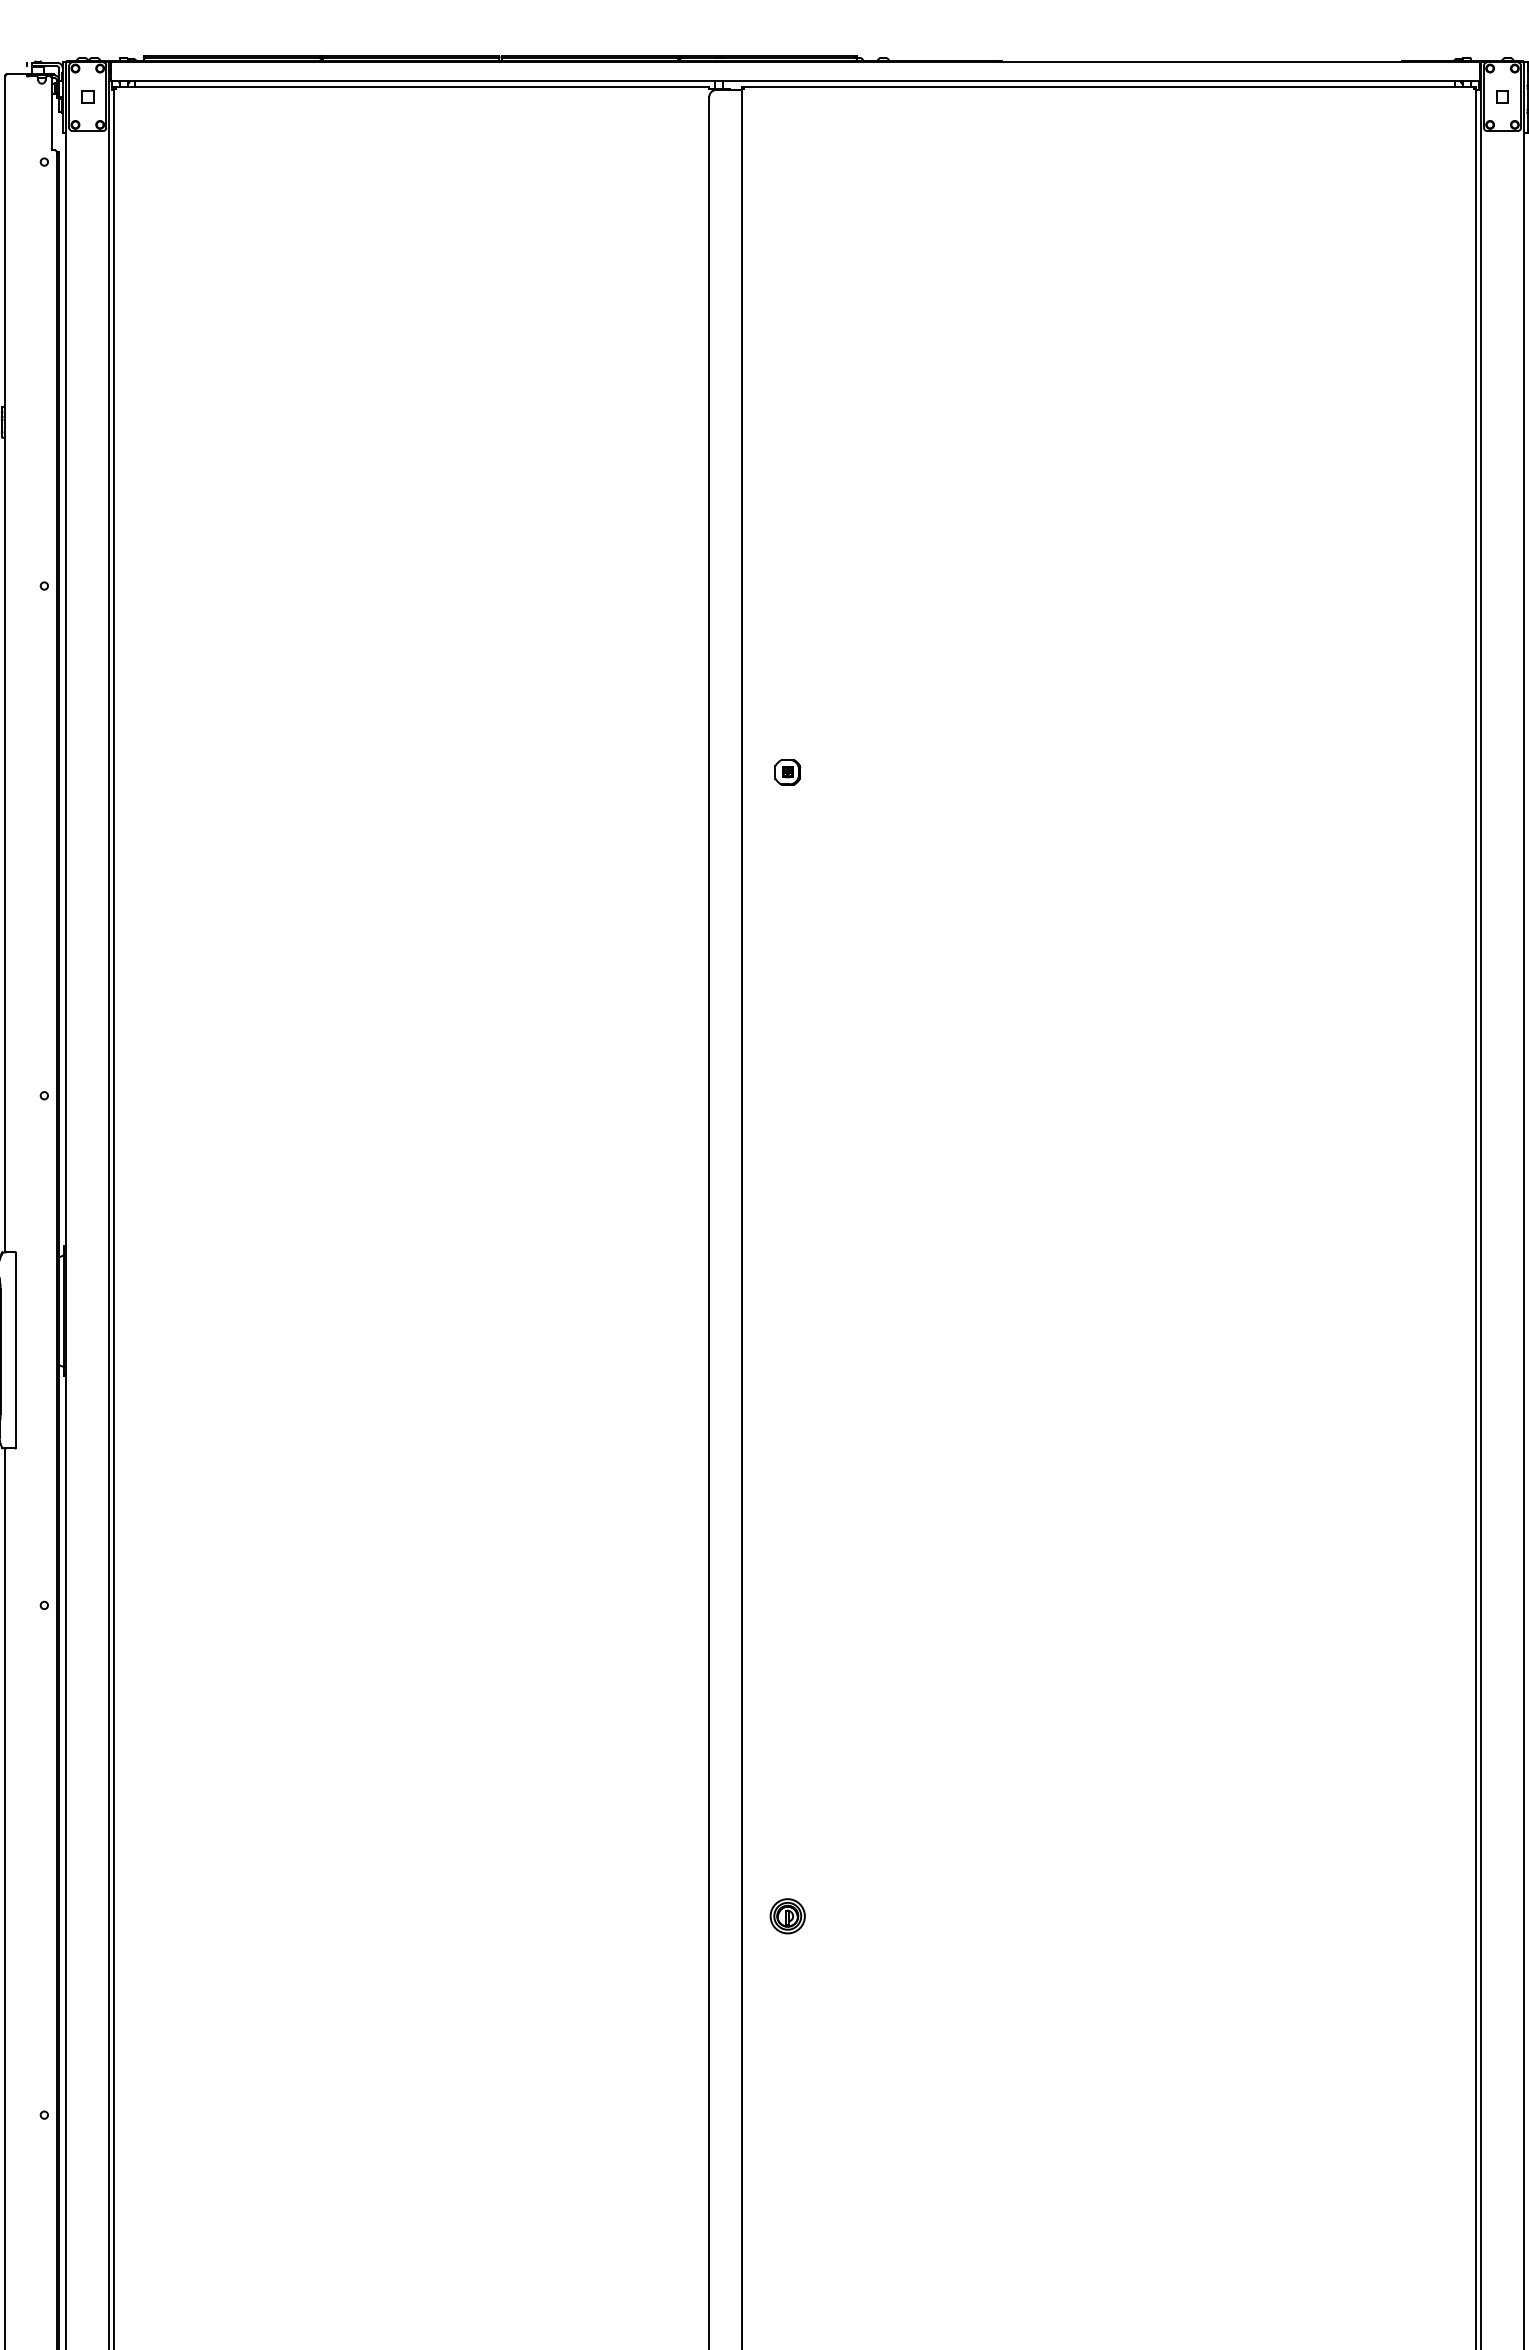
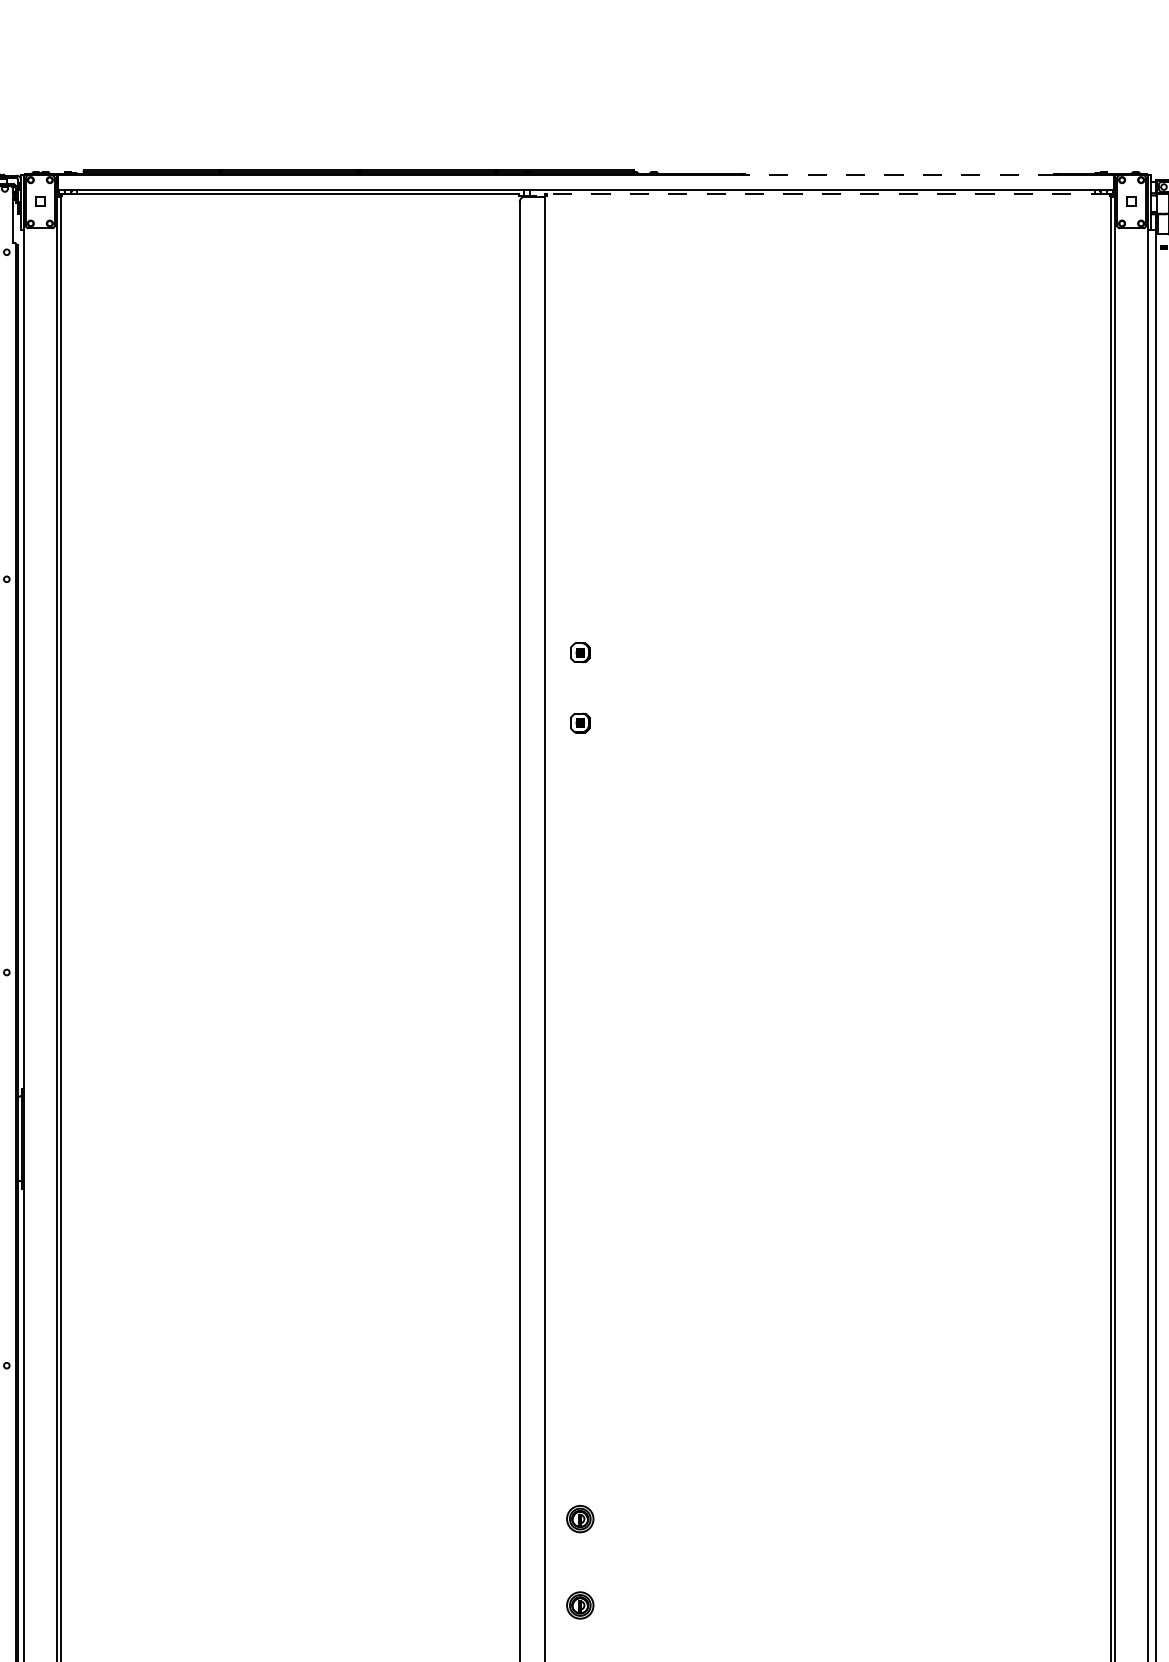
line: (1202, 62) -> (900, 175), solid -> dashed
line: (1109, 86) -> (828, 193), solid -> dashed
part: (787, 681) -> (580, 652), added
part: (787, 1804) -> (580, 1519), added

